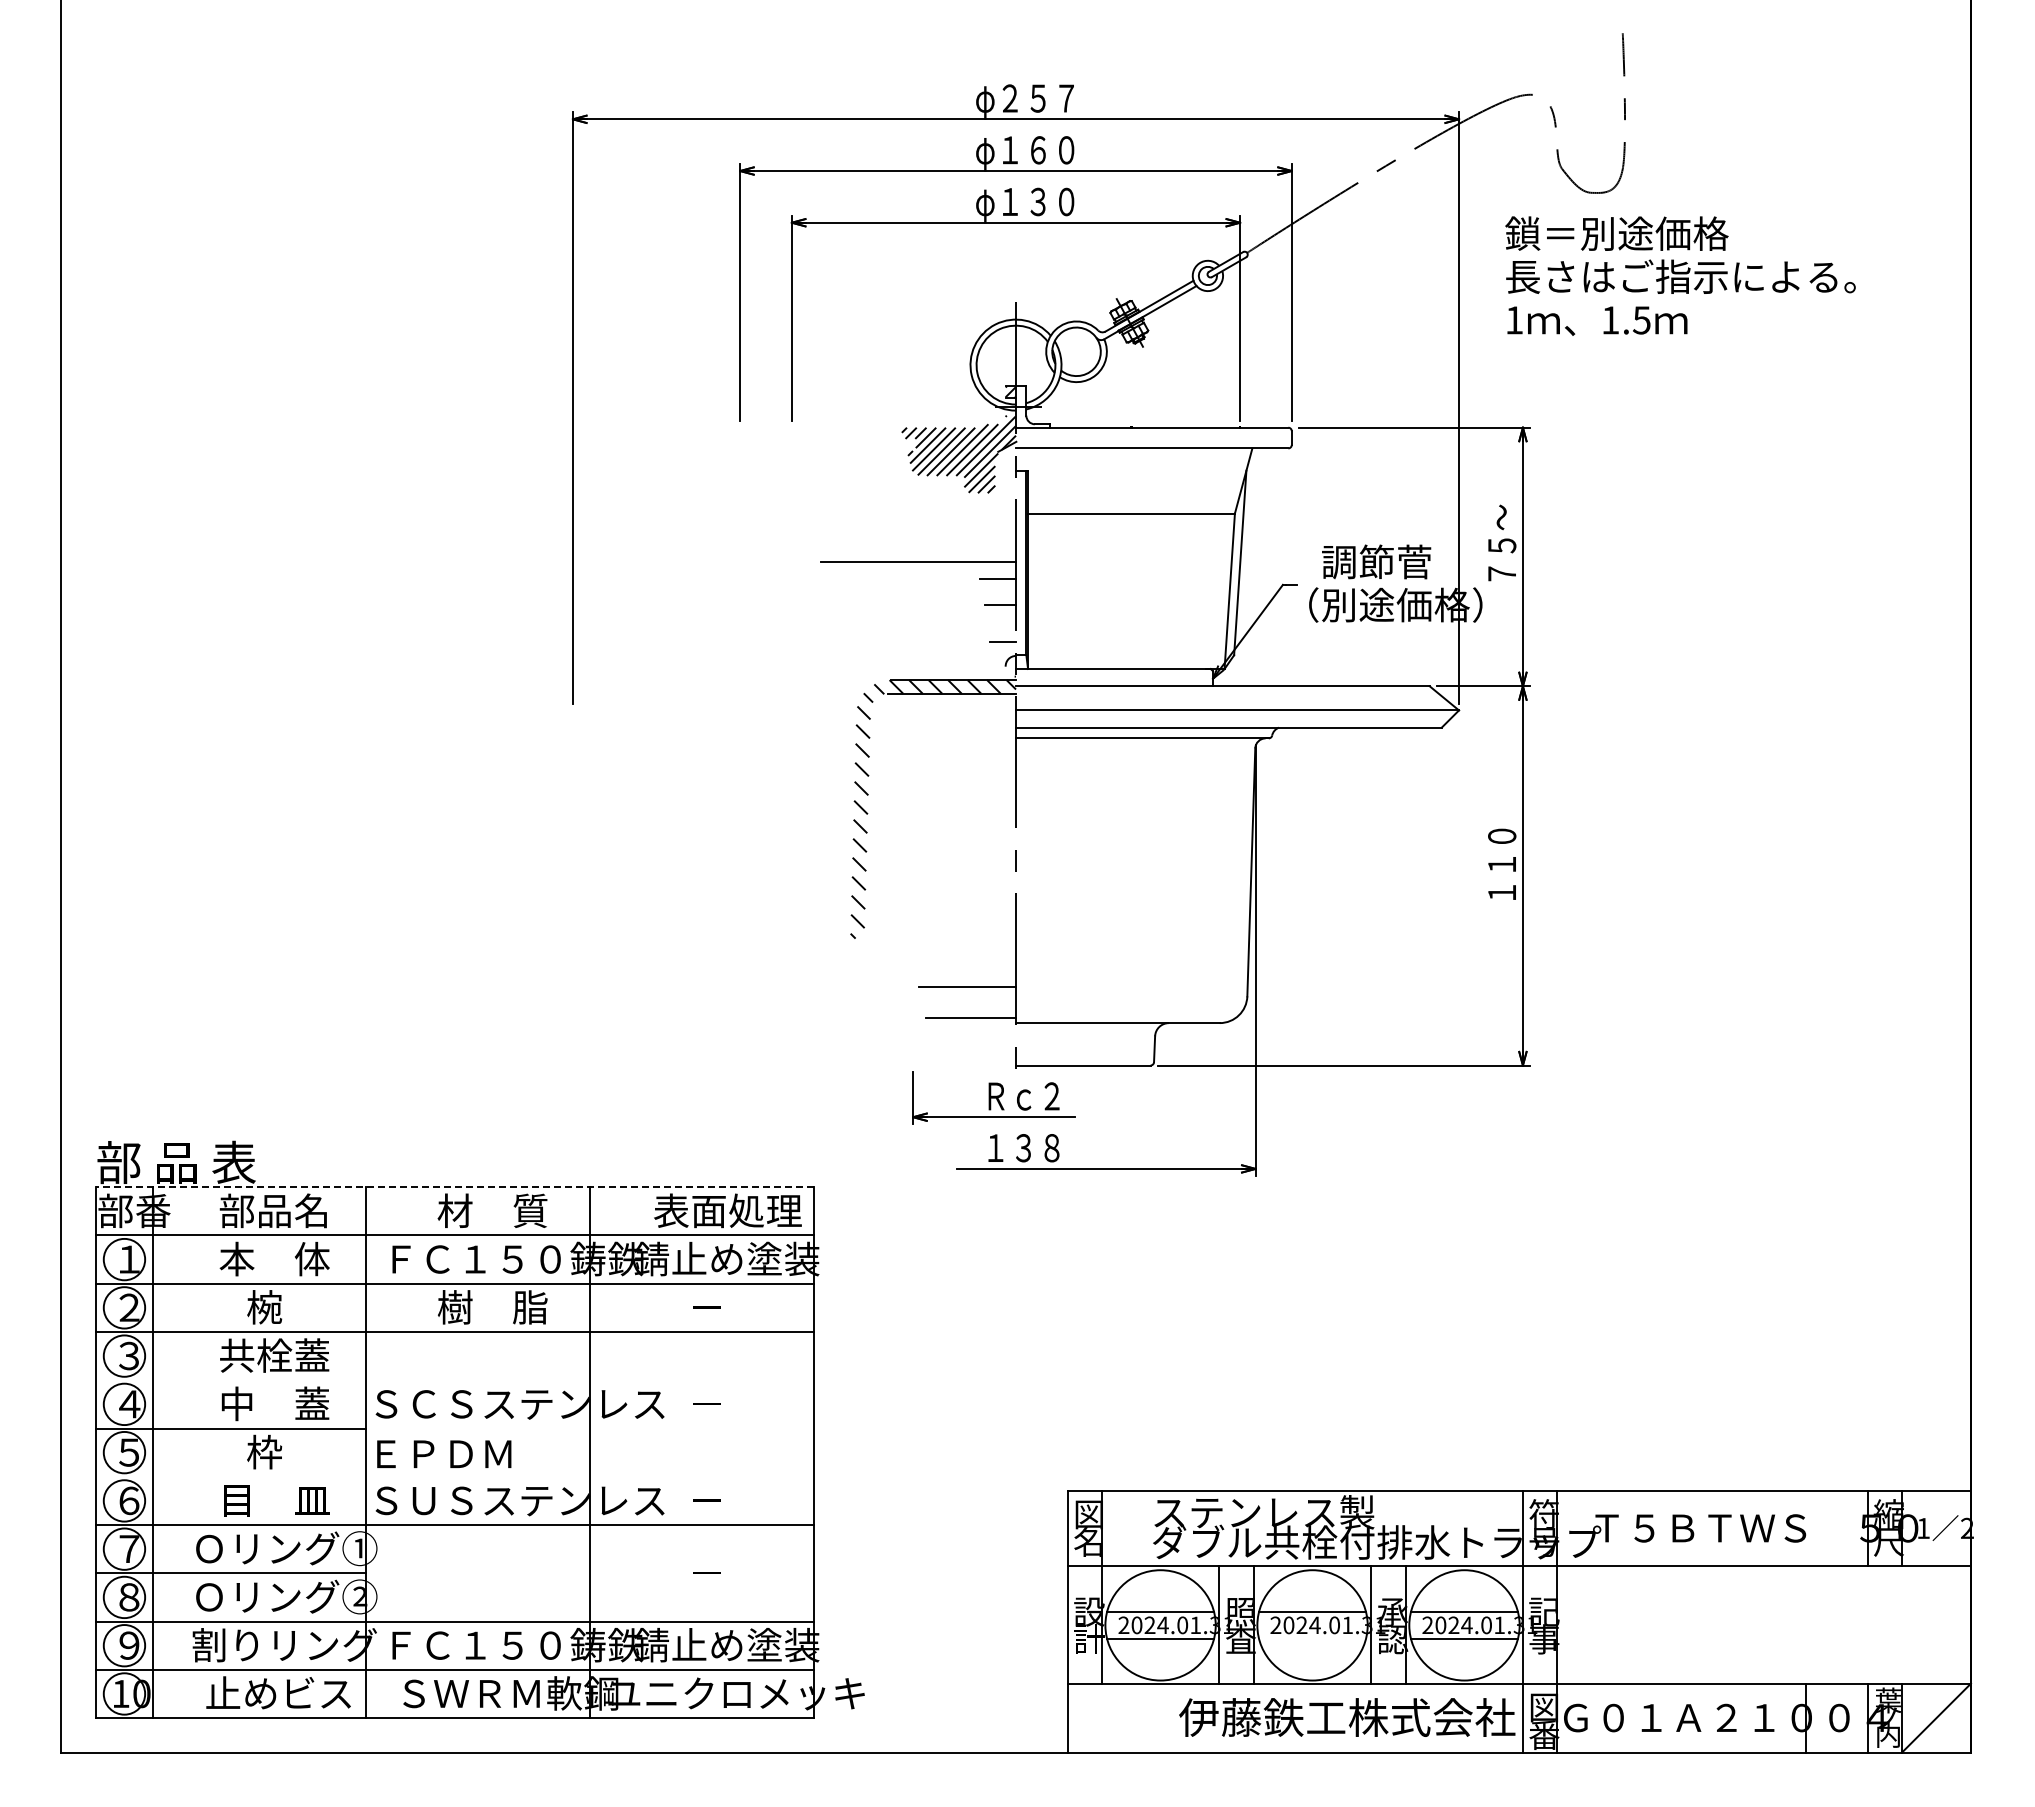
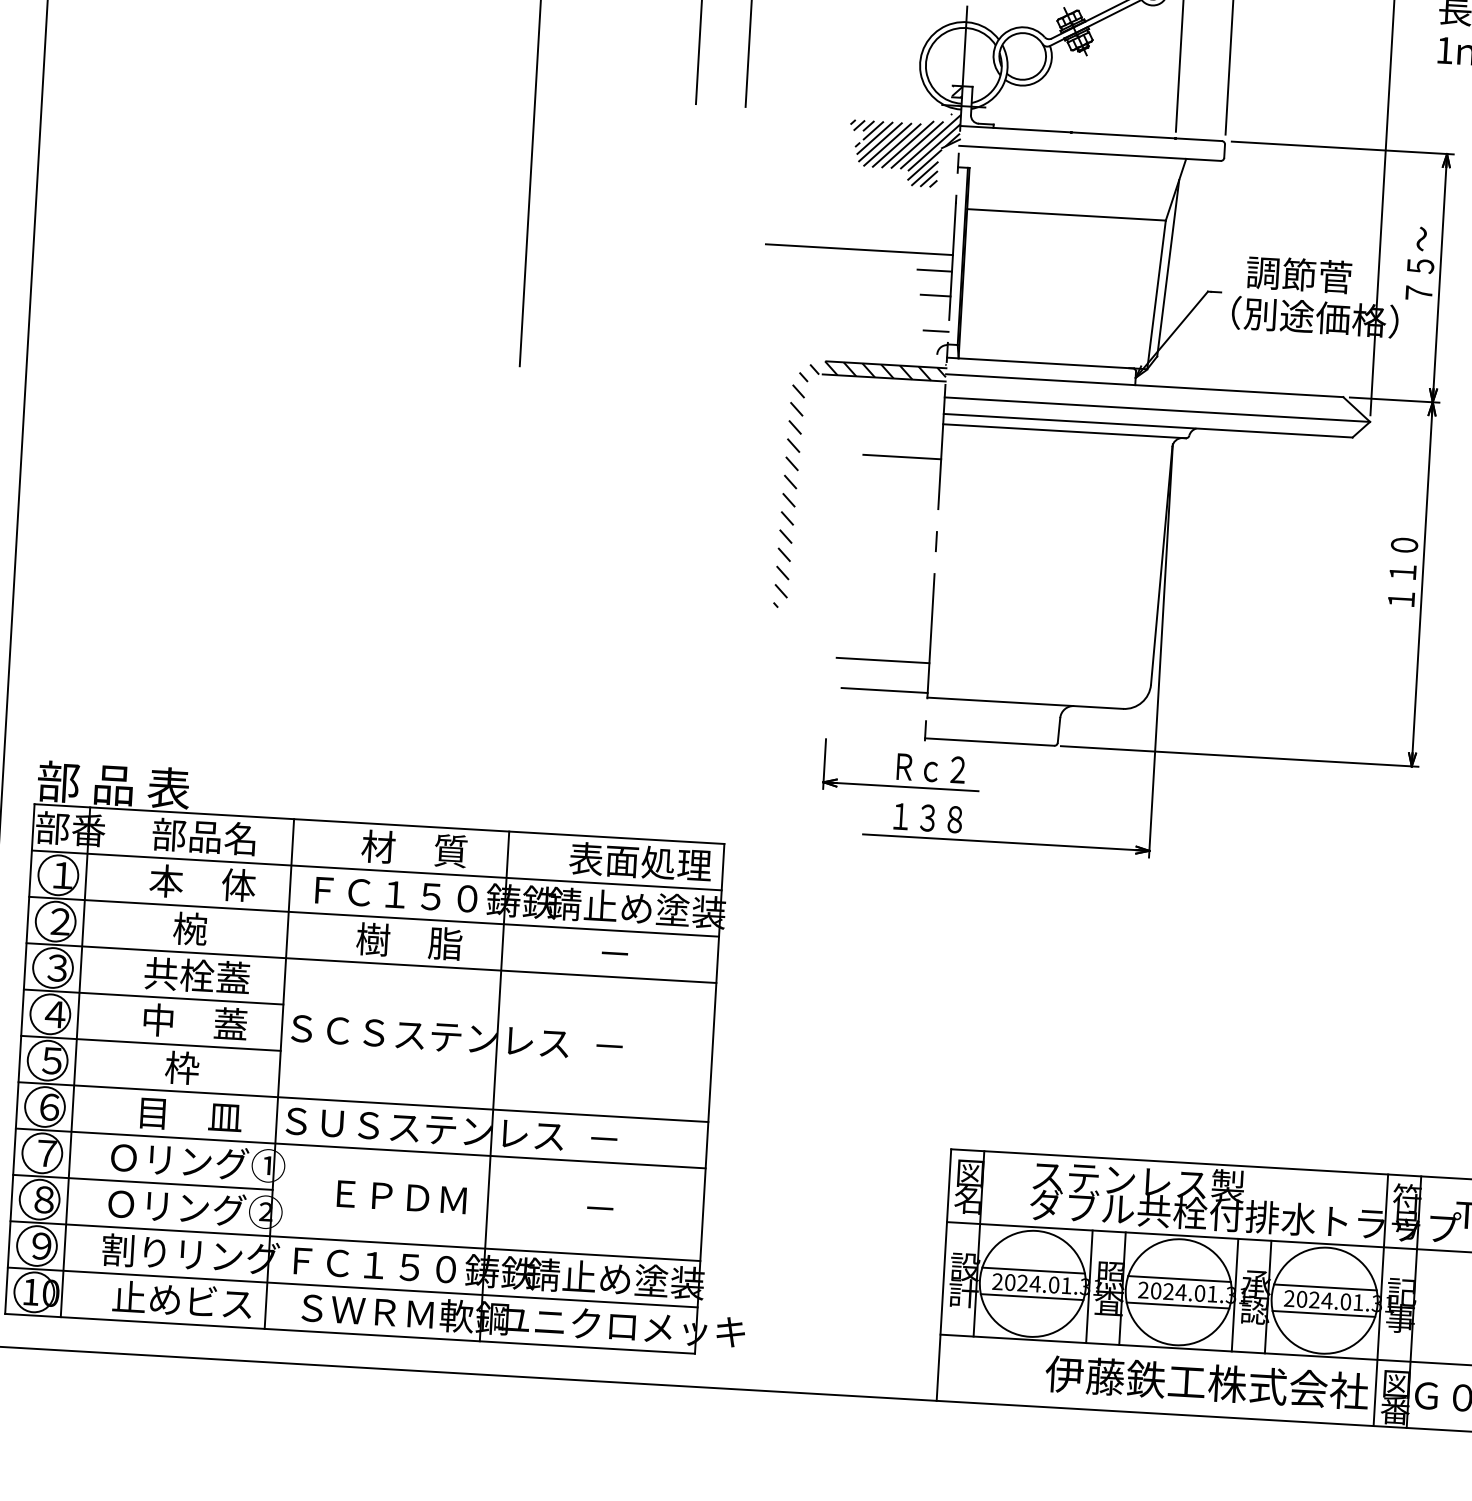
line: (975, 774) -> (902, 456), added
line: (454, 1187) -> (379, 824), dashed -> solid
line: (230, 1380) -> (153, 997), added
text: (444, 1453) -> (402, 1196), moved
line: (454, 1476) -> (363, 1101), added
line: (1312, 1639) -> (1177, 1305), added

